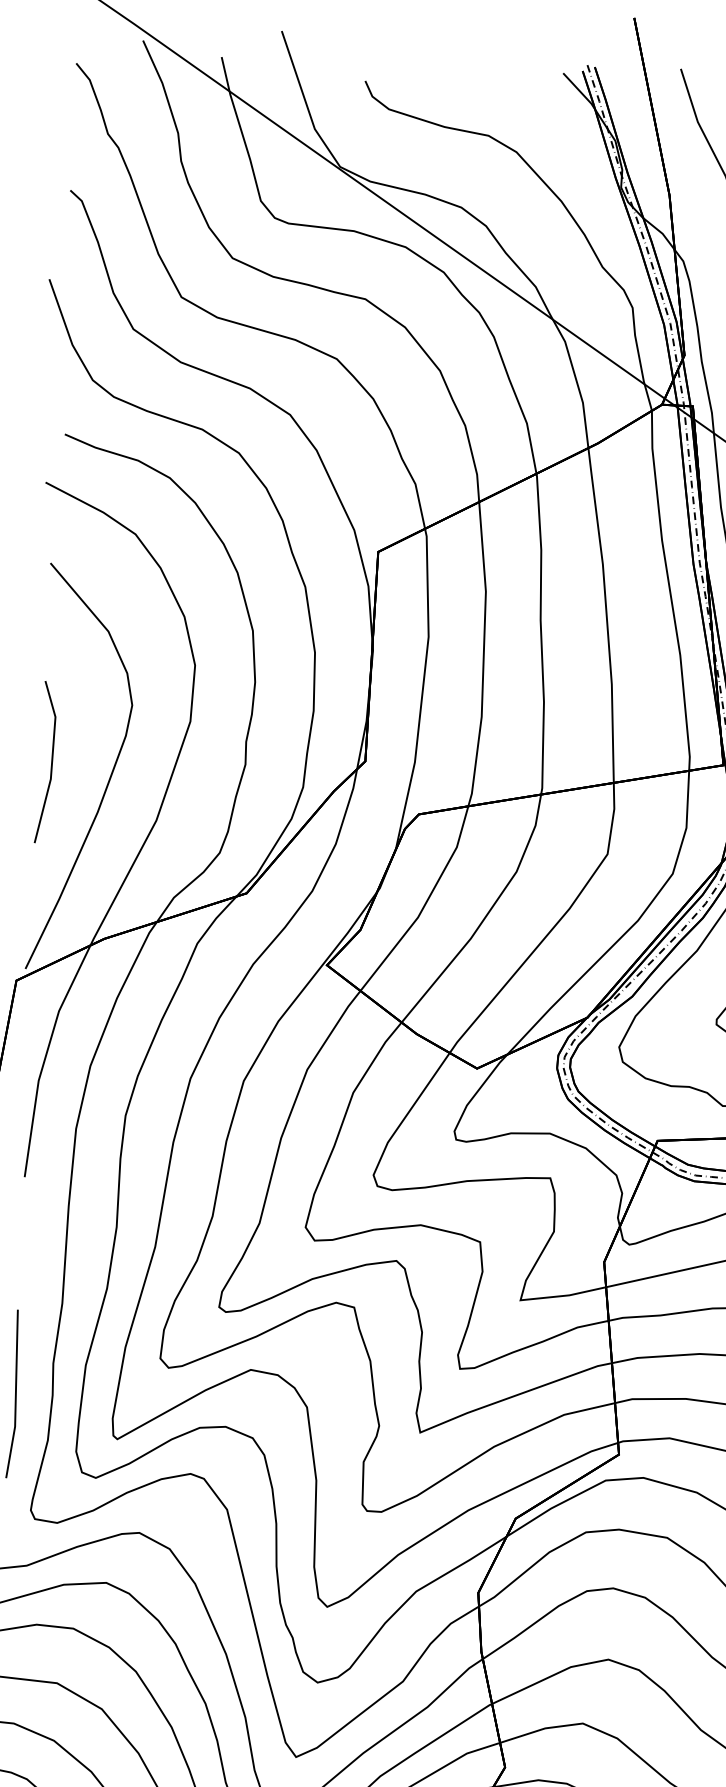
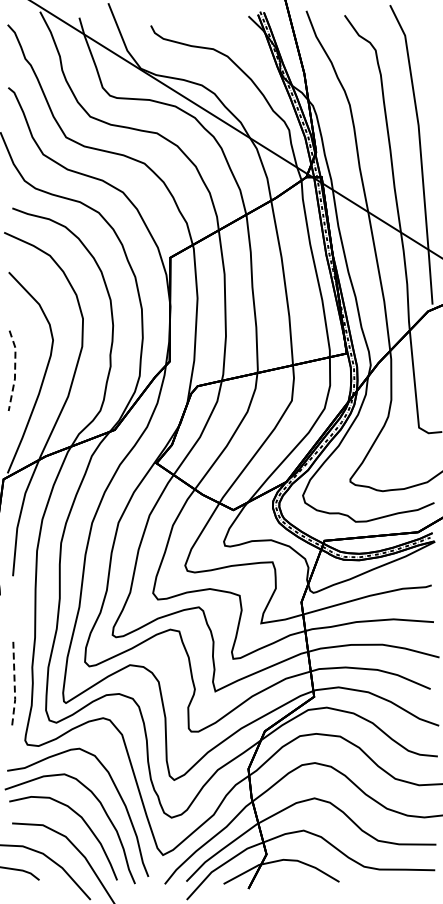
line: (52, 764) -> (15, 371), solid -> dashed
line: (15, 1393) -> (14, 683), solid -> dashed

